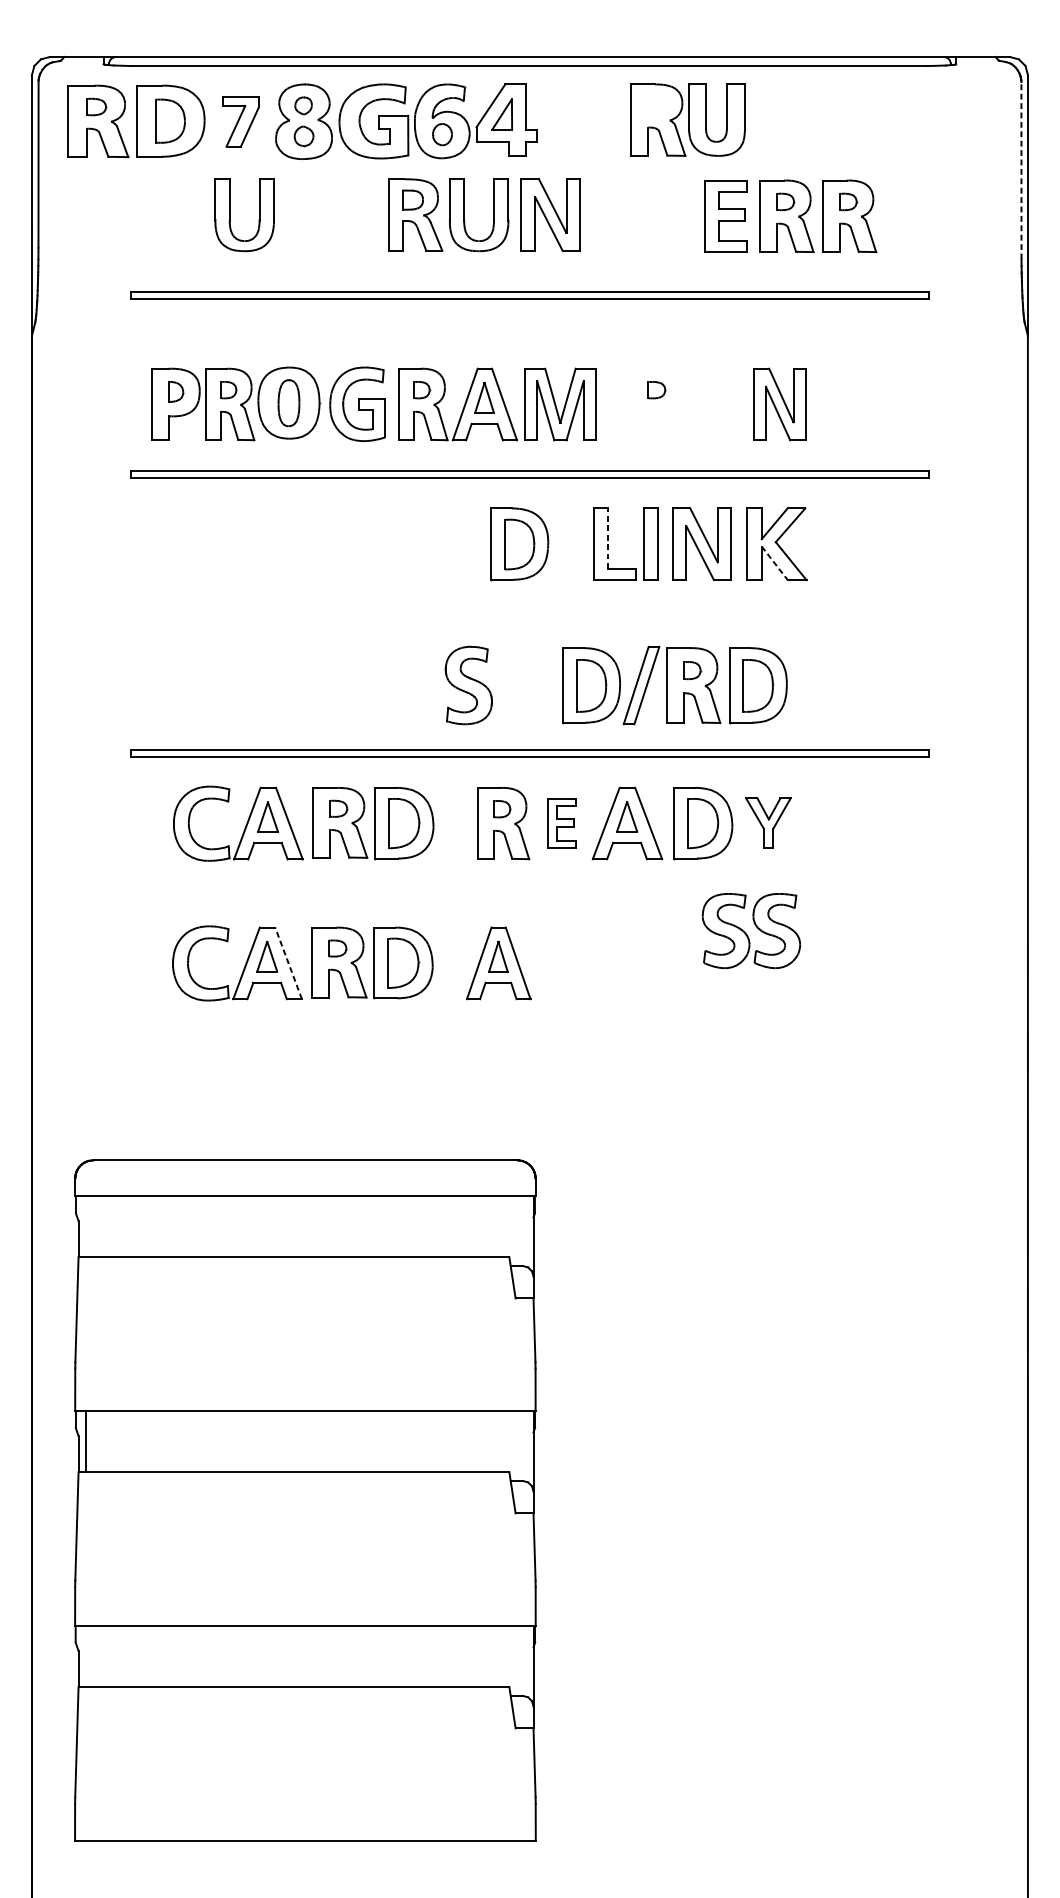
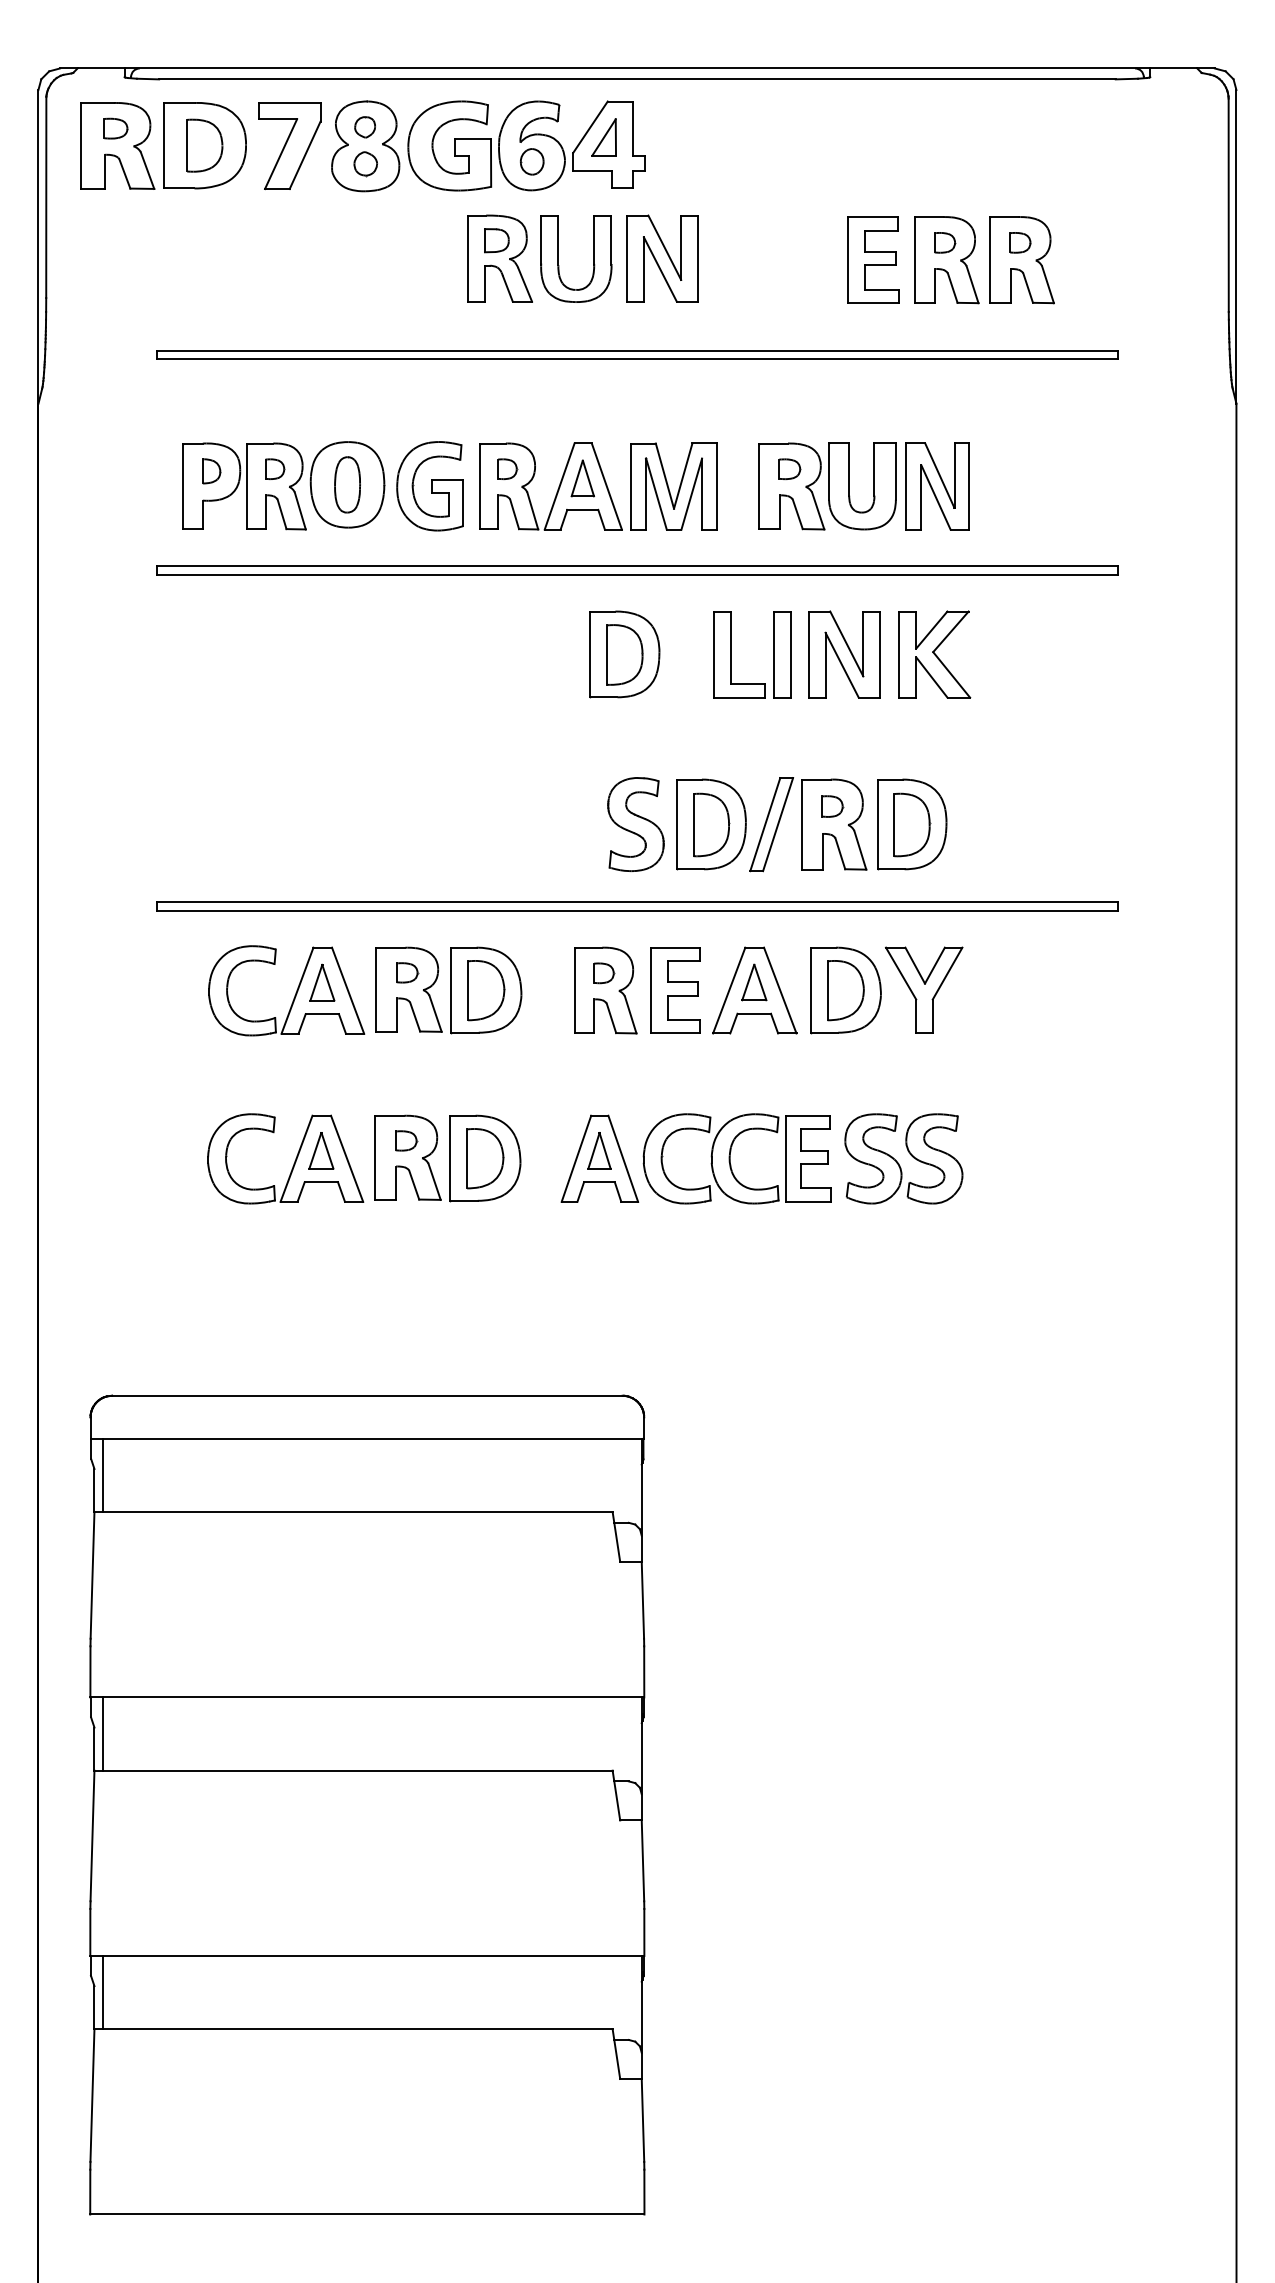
part: (687, 120) -> (827, 486), moved
part: (240, 121) -> (289, 146), size x1.43
line: (1021, 170) -> (1228, 205), dashed -> solid
part: (258, 214) -> (311, 258), removed
line: (608, 538) -> (731, 647), dashed -> solid
line: (775, 563) -> (932, 677), dashed -> solid
part: (468, 685) -> (635, 824), moved
part: (768, 822) -> (924, 989), size x1.43
part: (561, 823) -> (675, 990), size x1.43
part: (746, 934) -> (898, 1162), moved
line: (288, 963) -> (347, 1158), dashed -> solid
part: (612, 963) -> (736, 1158), added
line: (86, 1226) -> (103, 1475), added
line: (86, 1656) -> (103, 1992), added

